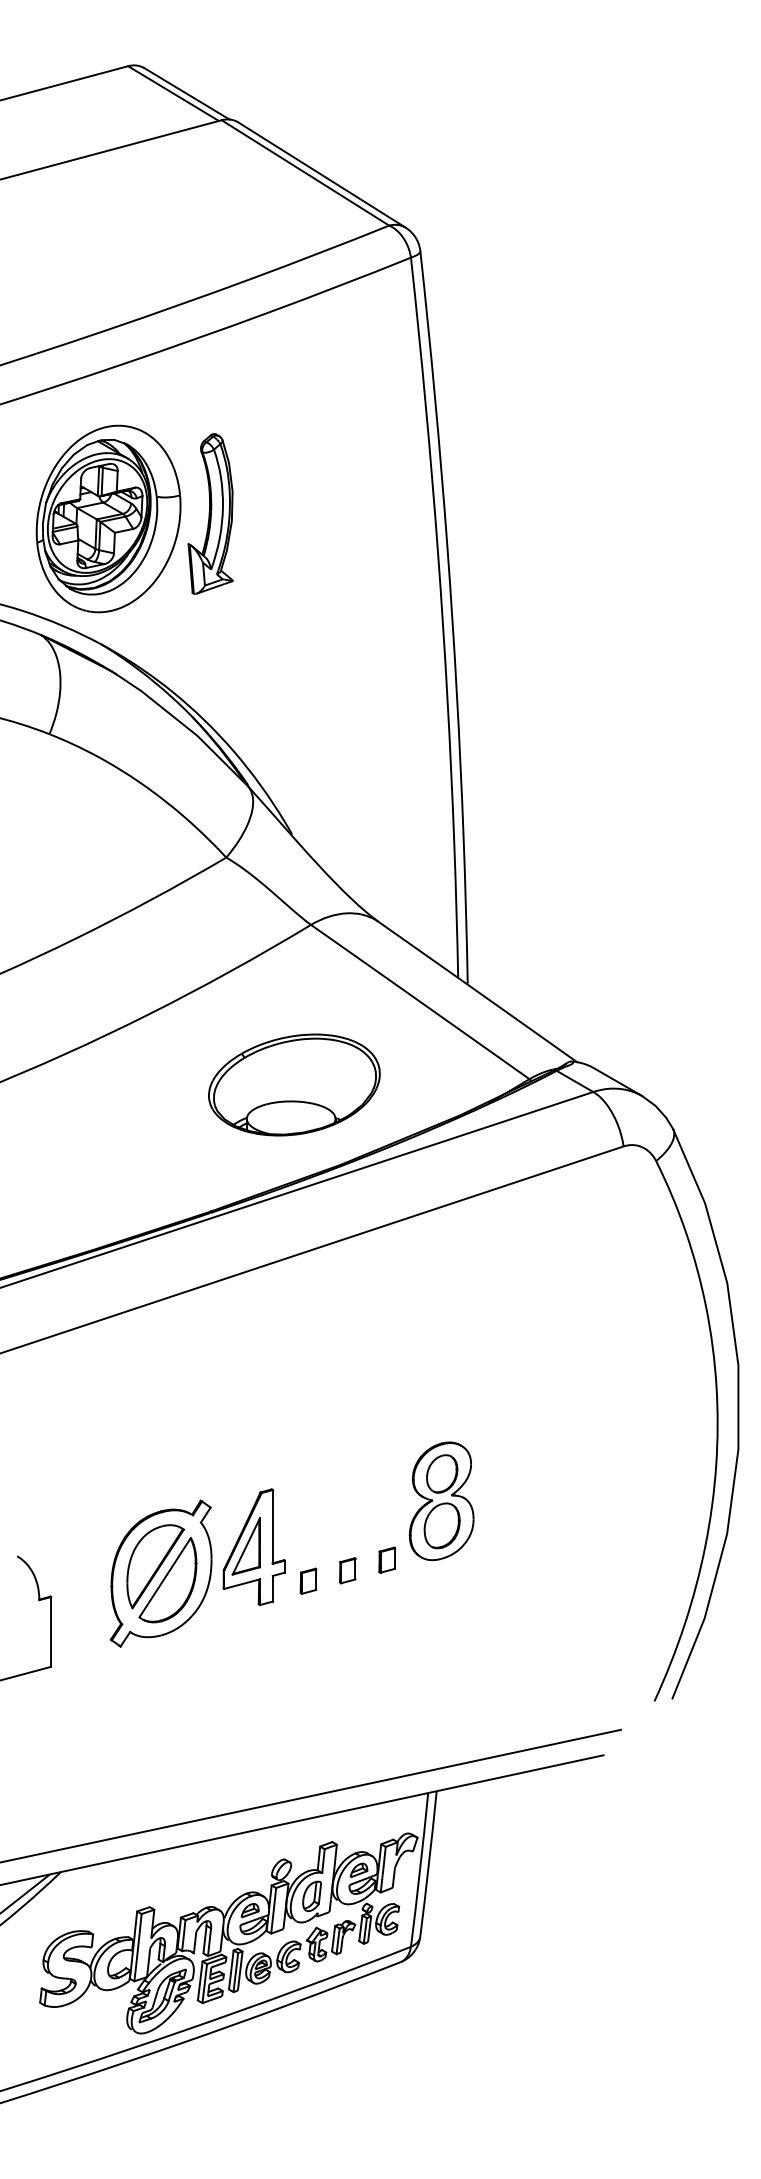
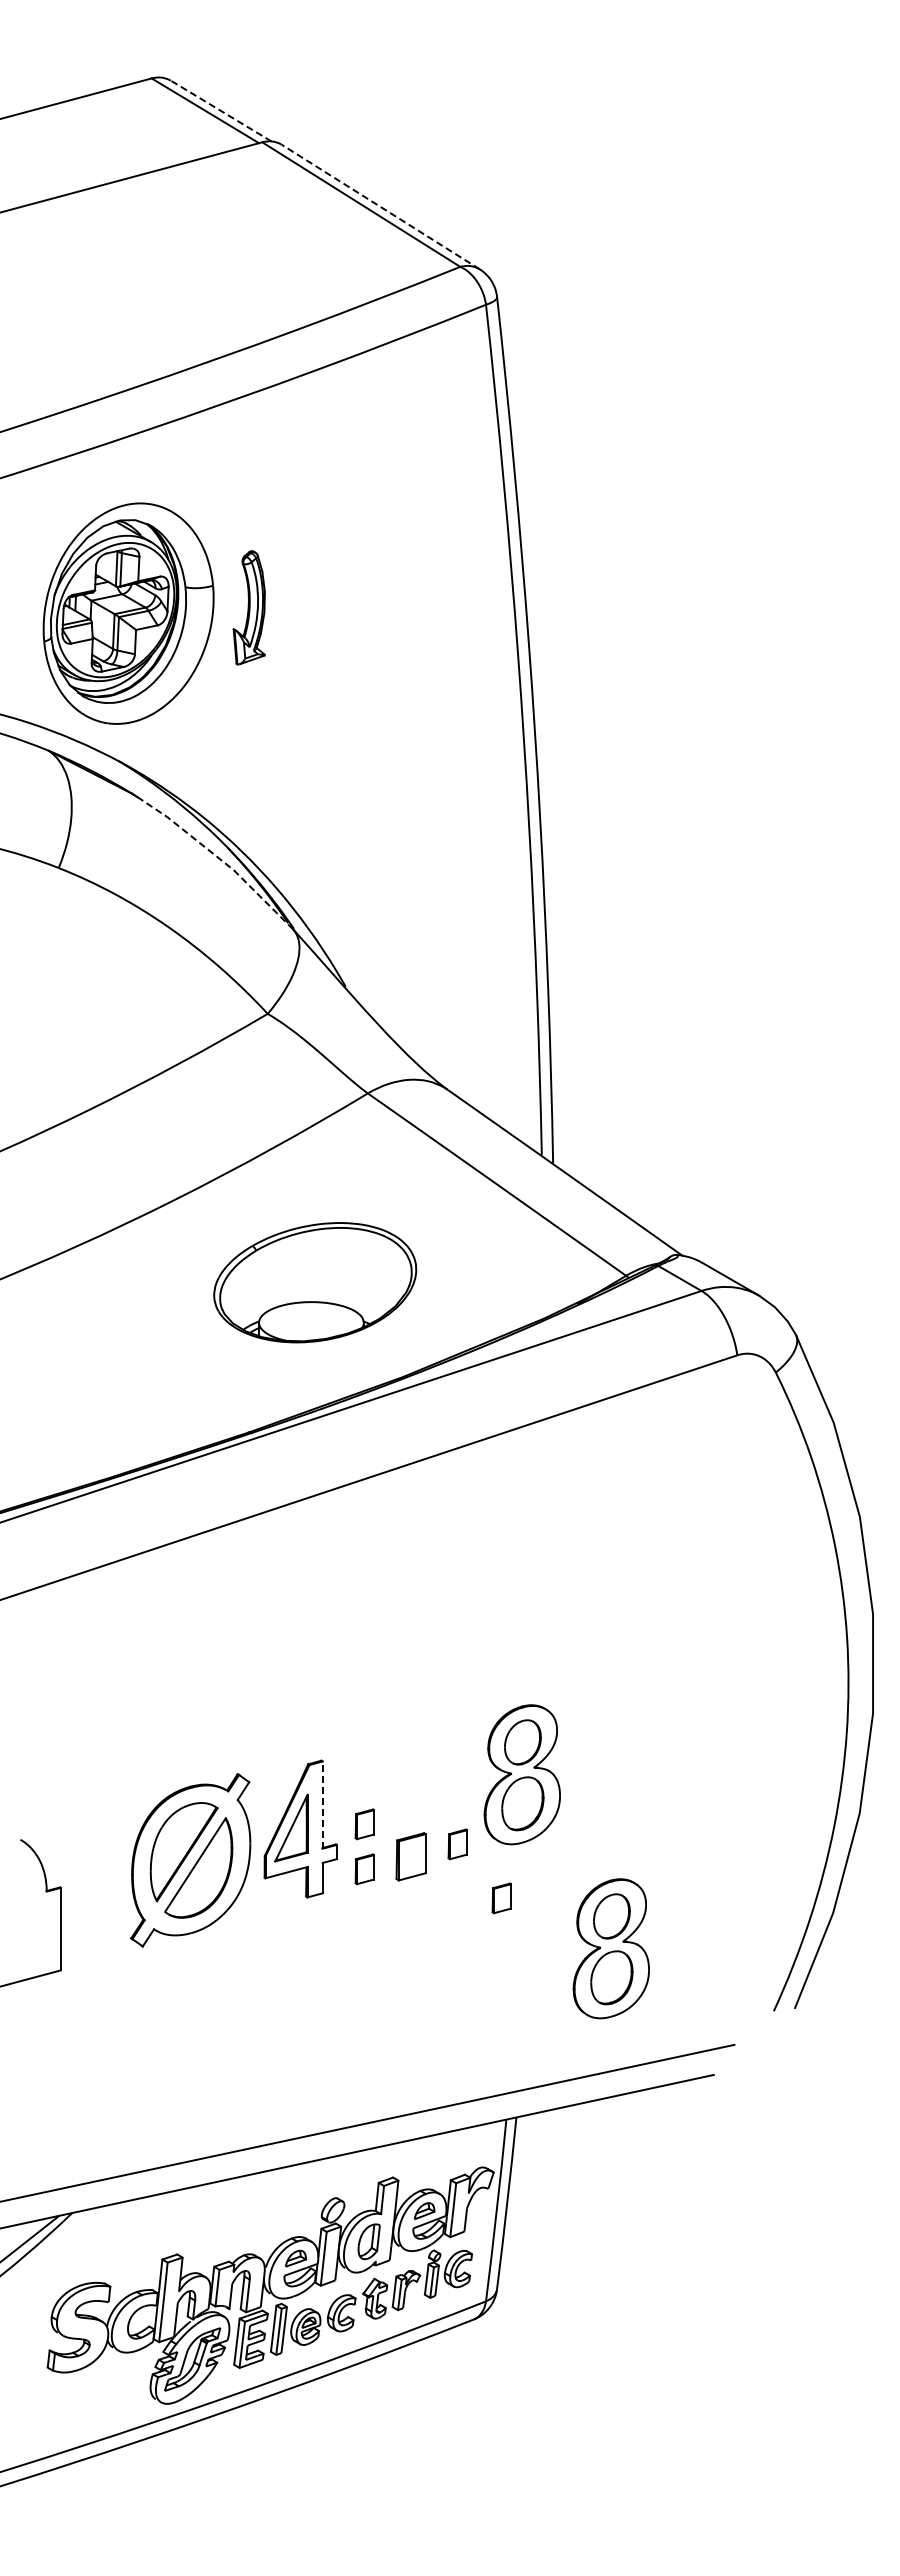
line: (187, 94) -> (221, 111), solid -> dashed
line: (321, 174) -> (380, 206), solid -> dashed
part: (210, 513) -> (249, 607), size x0.6
line: (185, 726) -> (219, 858), solid -> dashed
part: (294, 1084) -> (315, 1282), moved
line: (272, 1527) -> (322, 1805), solid -> dashed
part: (308, 1543) -> (364, 1824), added
part: (347, 1570) -> (411, 1856), size x1.6
part: (424, 1605) -> (501, 1898), added
part: (516, 1648) -> (610, 1948), added

